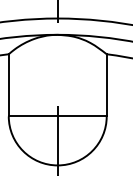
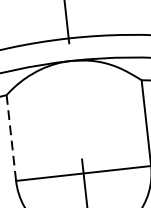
line: (8, 85) -> (10, 138), solid -> dashed

